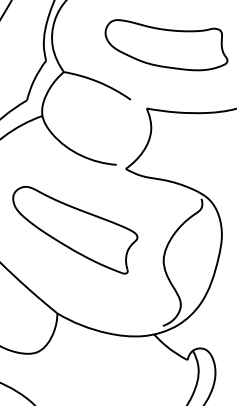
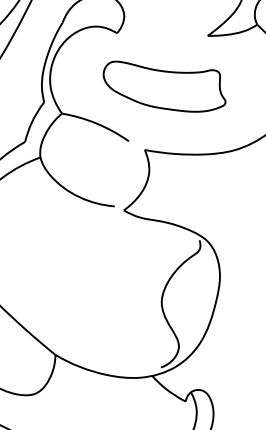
part: (75, 230) -> (73, 271), removed

